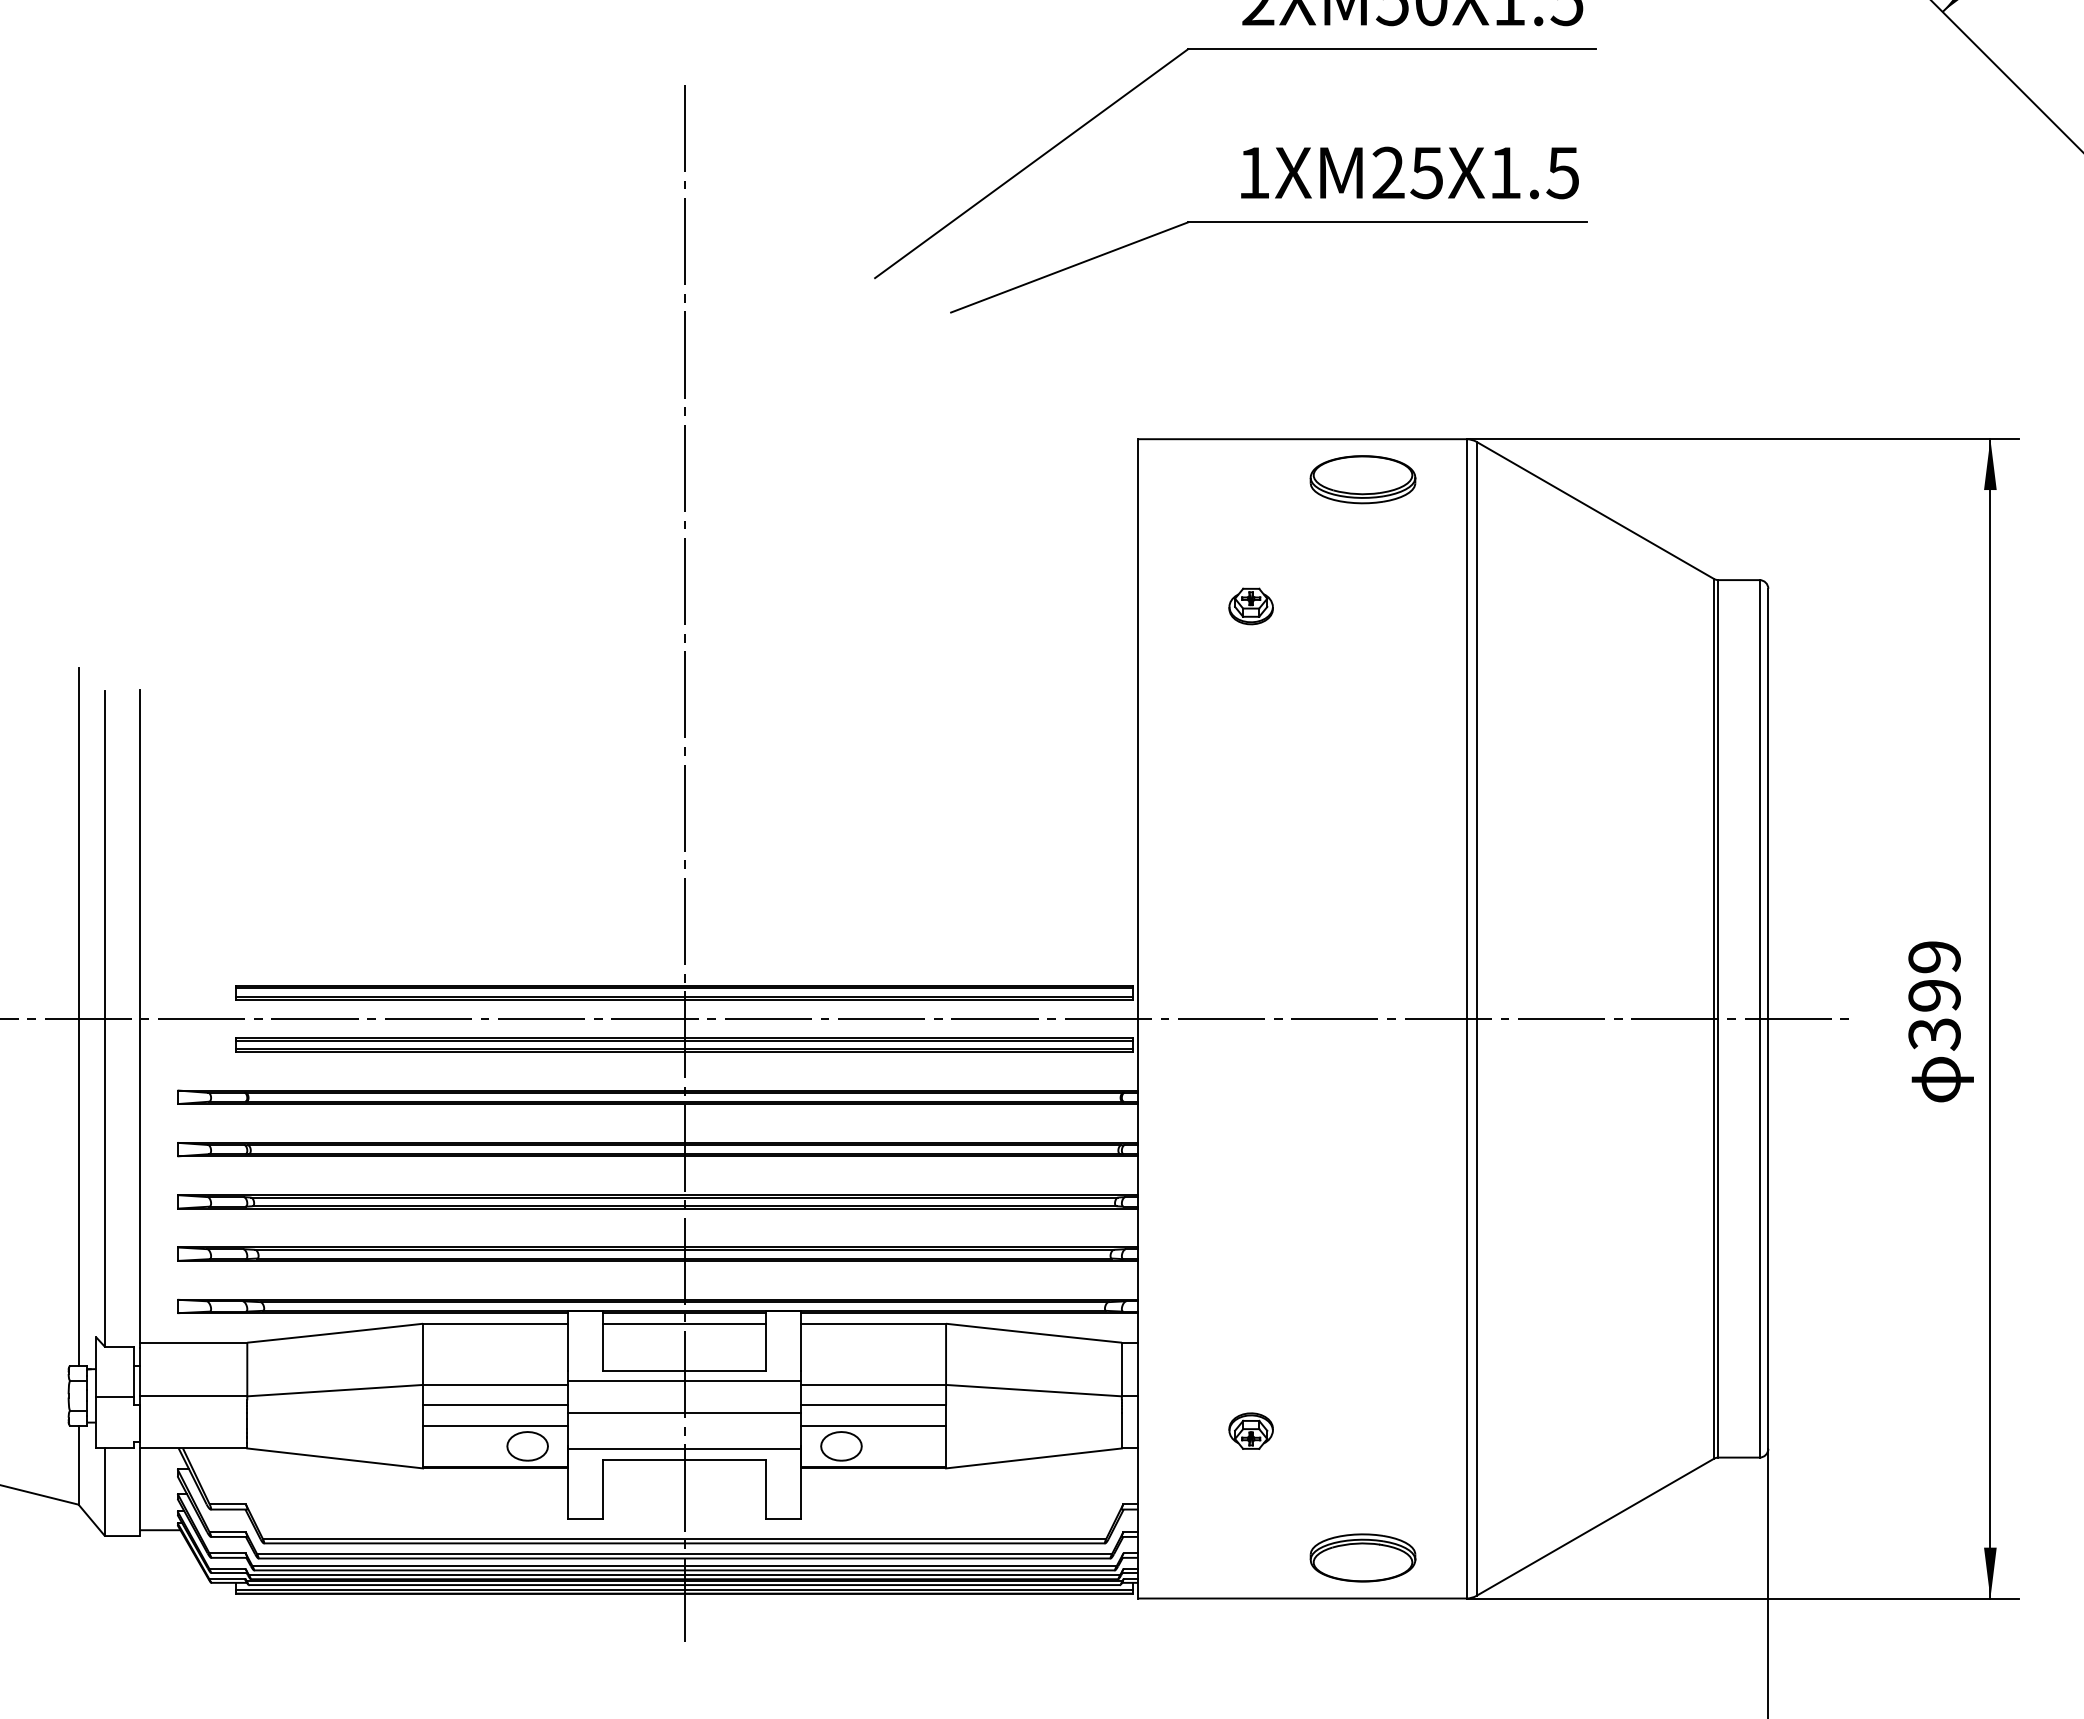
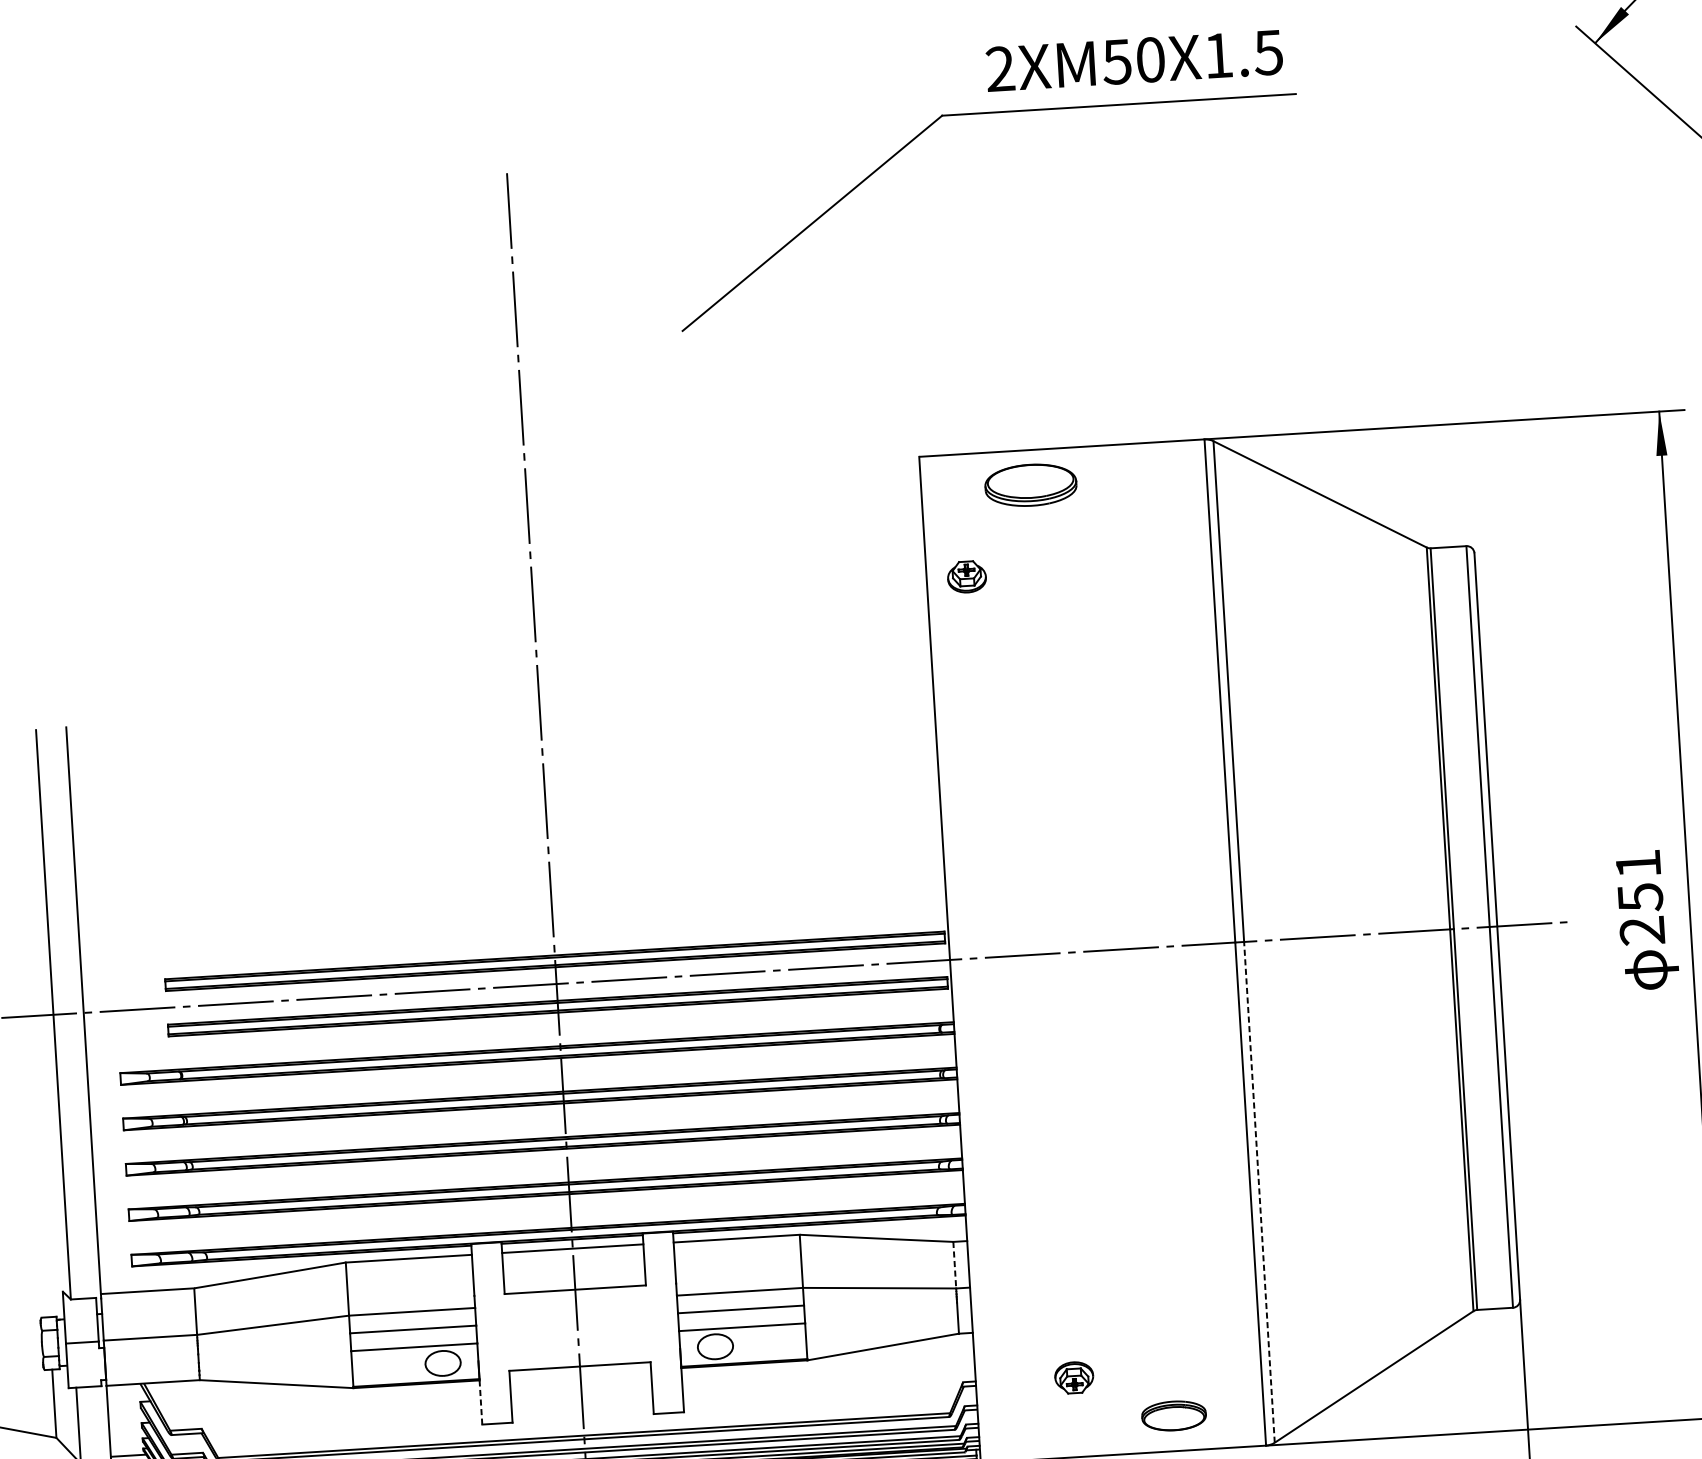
part: (1268, 222) -> (1021, 261), removed
part: (1362, 479) -> (1030, 485), moved
part: (1250, 606) -> (966, 577), moved
text: (1934, 995) -> (1640, 897), 399 -> 251
line: (78, 1016) -> (30, 1014), removed
line: (1476, 1306) -> (1259, 1191), solid -> dashed
line: (1121, 1369) -> (954, 1265), solid -> dashed
line: (684, 1381) -> (575, 1298), removed
line: (684, 1412) -> (577, 1325), removed
part: (1250, 1430) -> (1073, 1377), moved
line: (684, 1449) -> (579, 1357), removed
line: (568, 1494) -> (481, 1403), solid -> dashed
part: (1362, 1557) -> (1173, 1415), size x0.7

